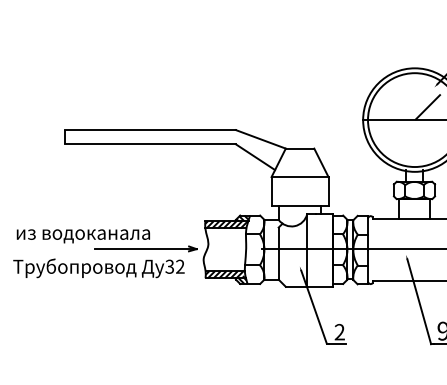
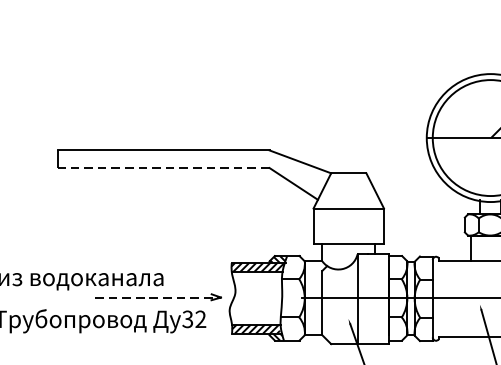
line: (149, 144) -> (162, 168), solid -> dashed
line: (145, 249) -> (157, 297), solid -> dashed

